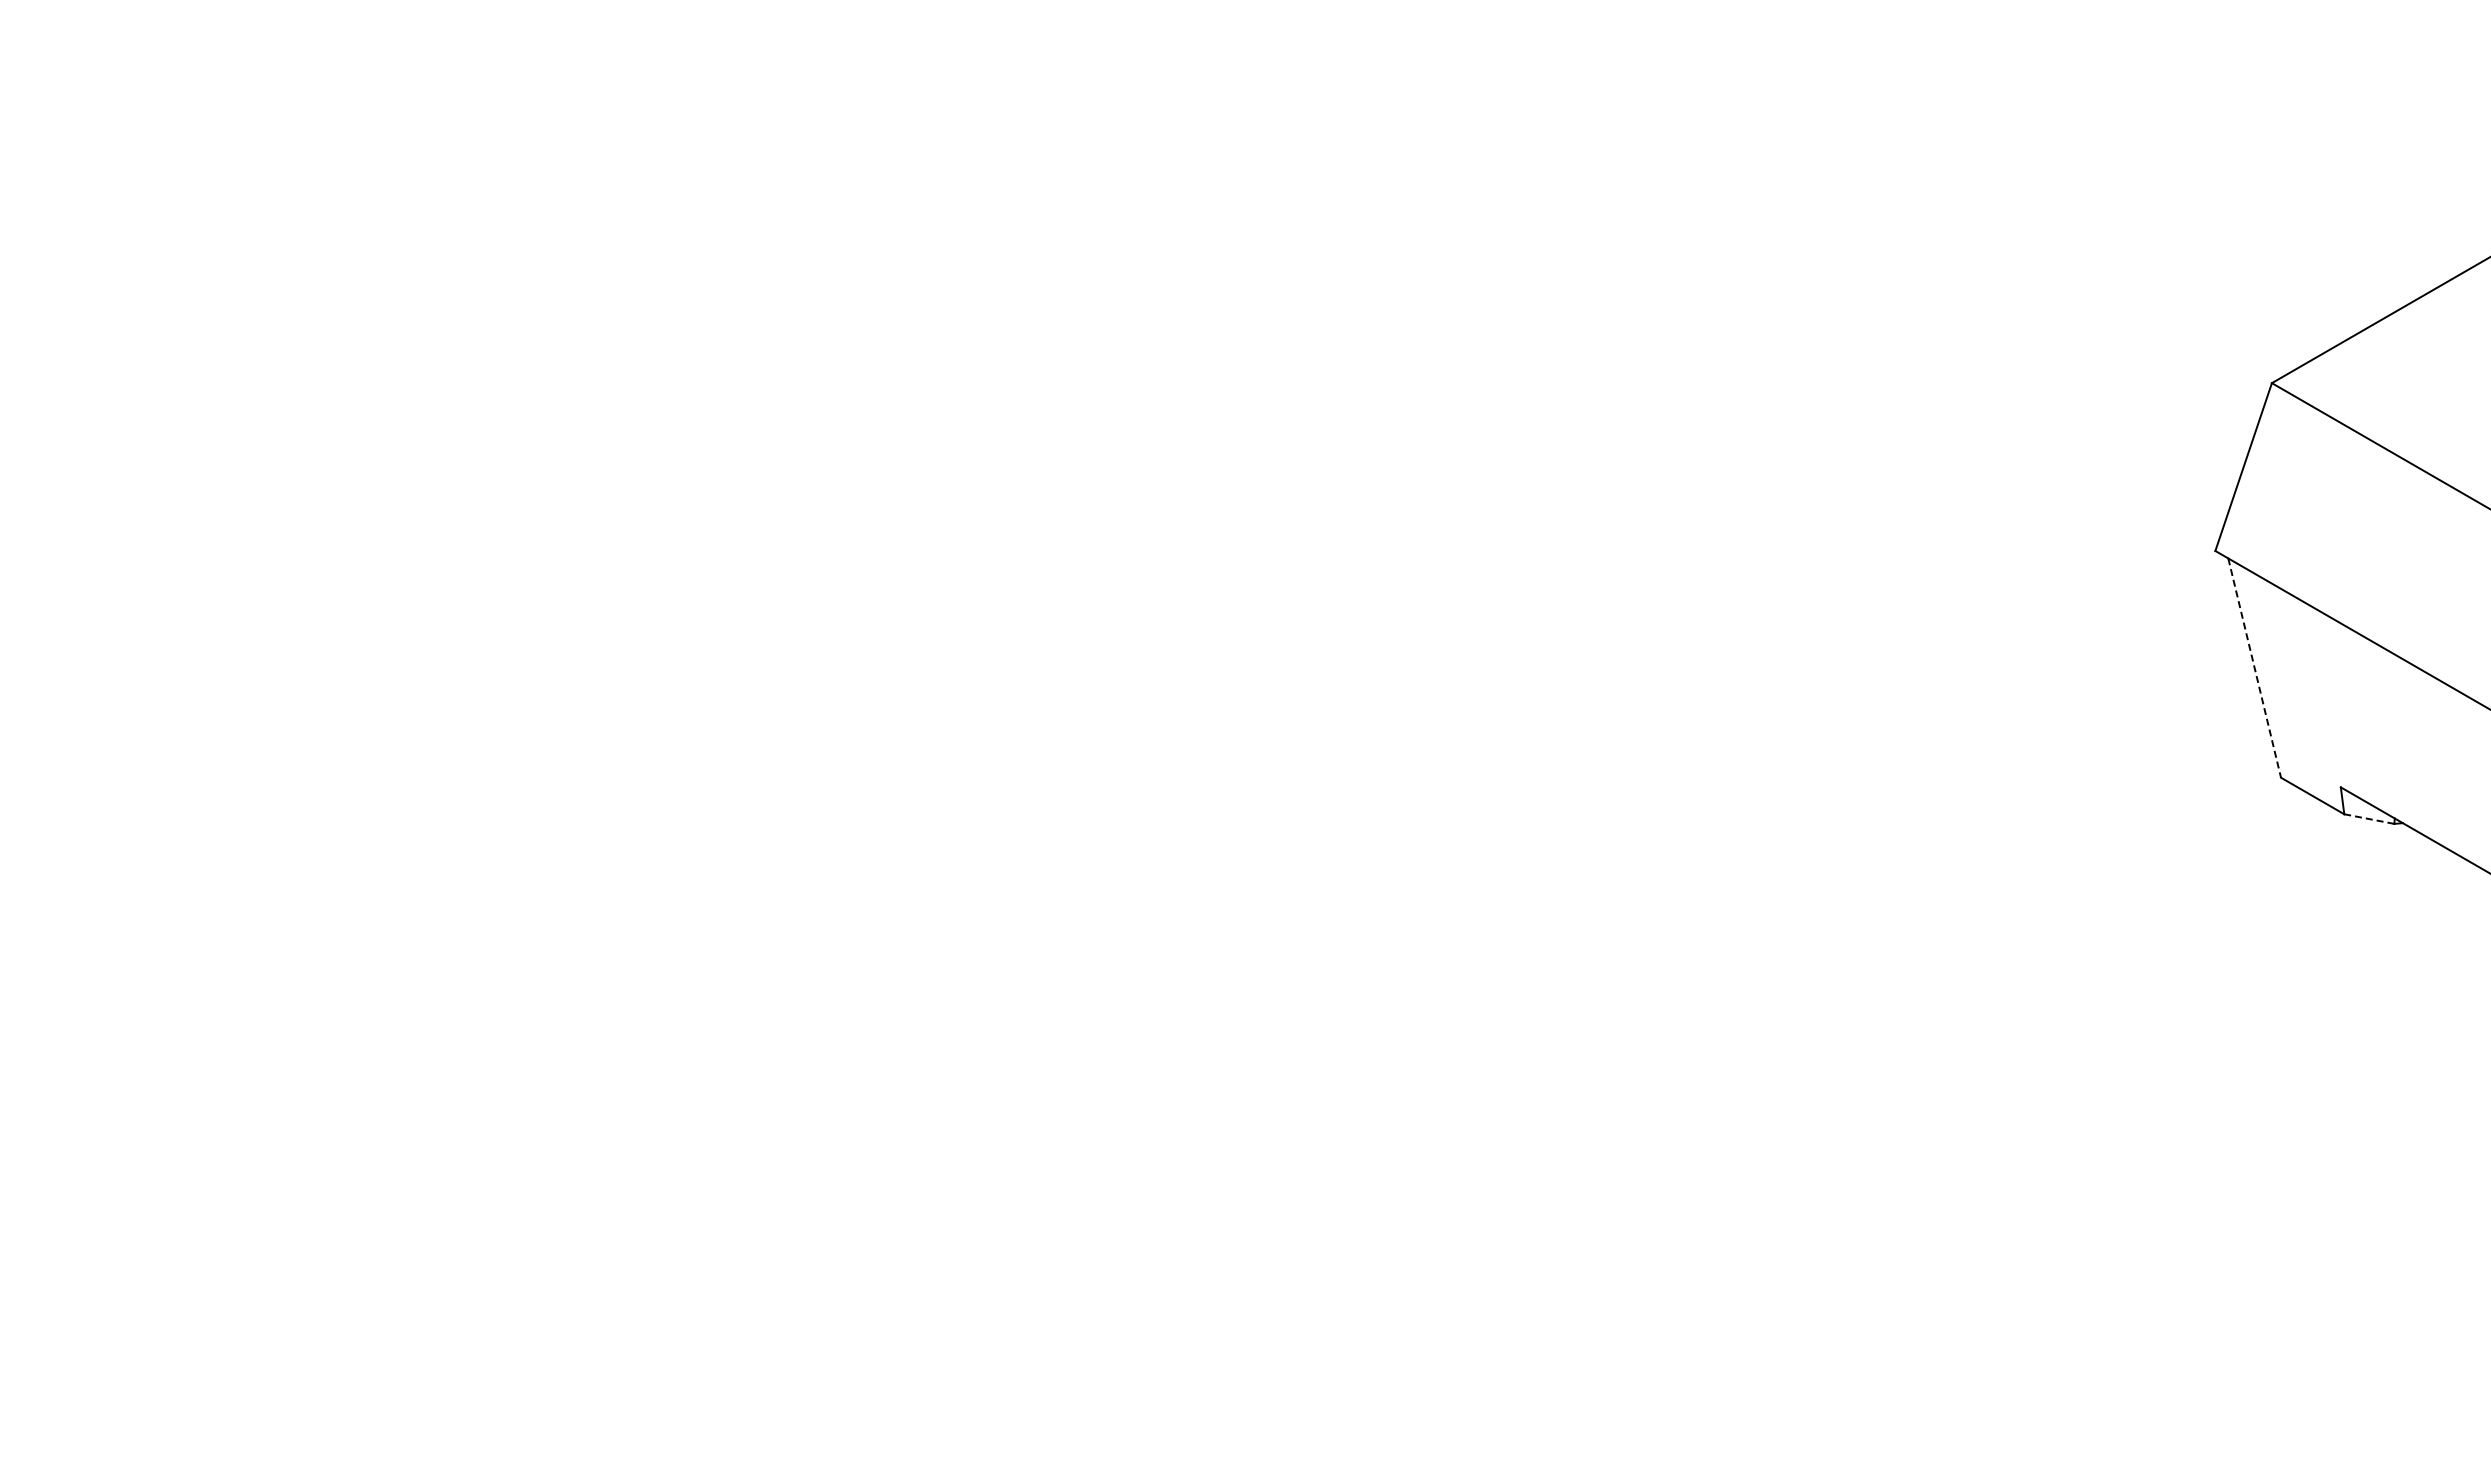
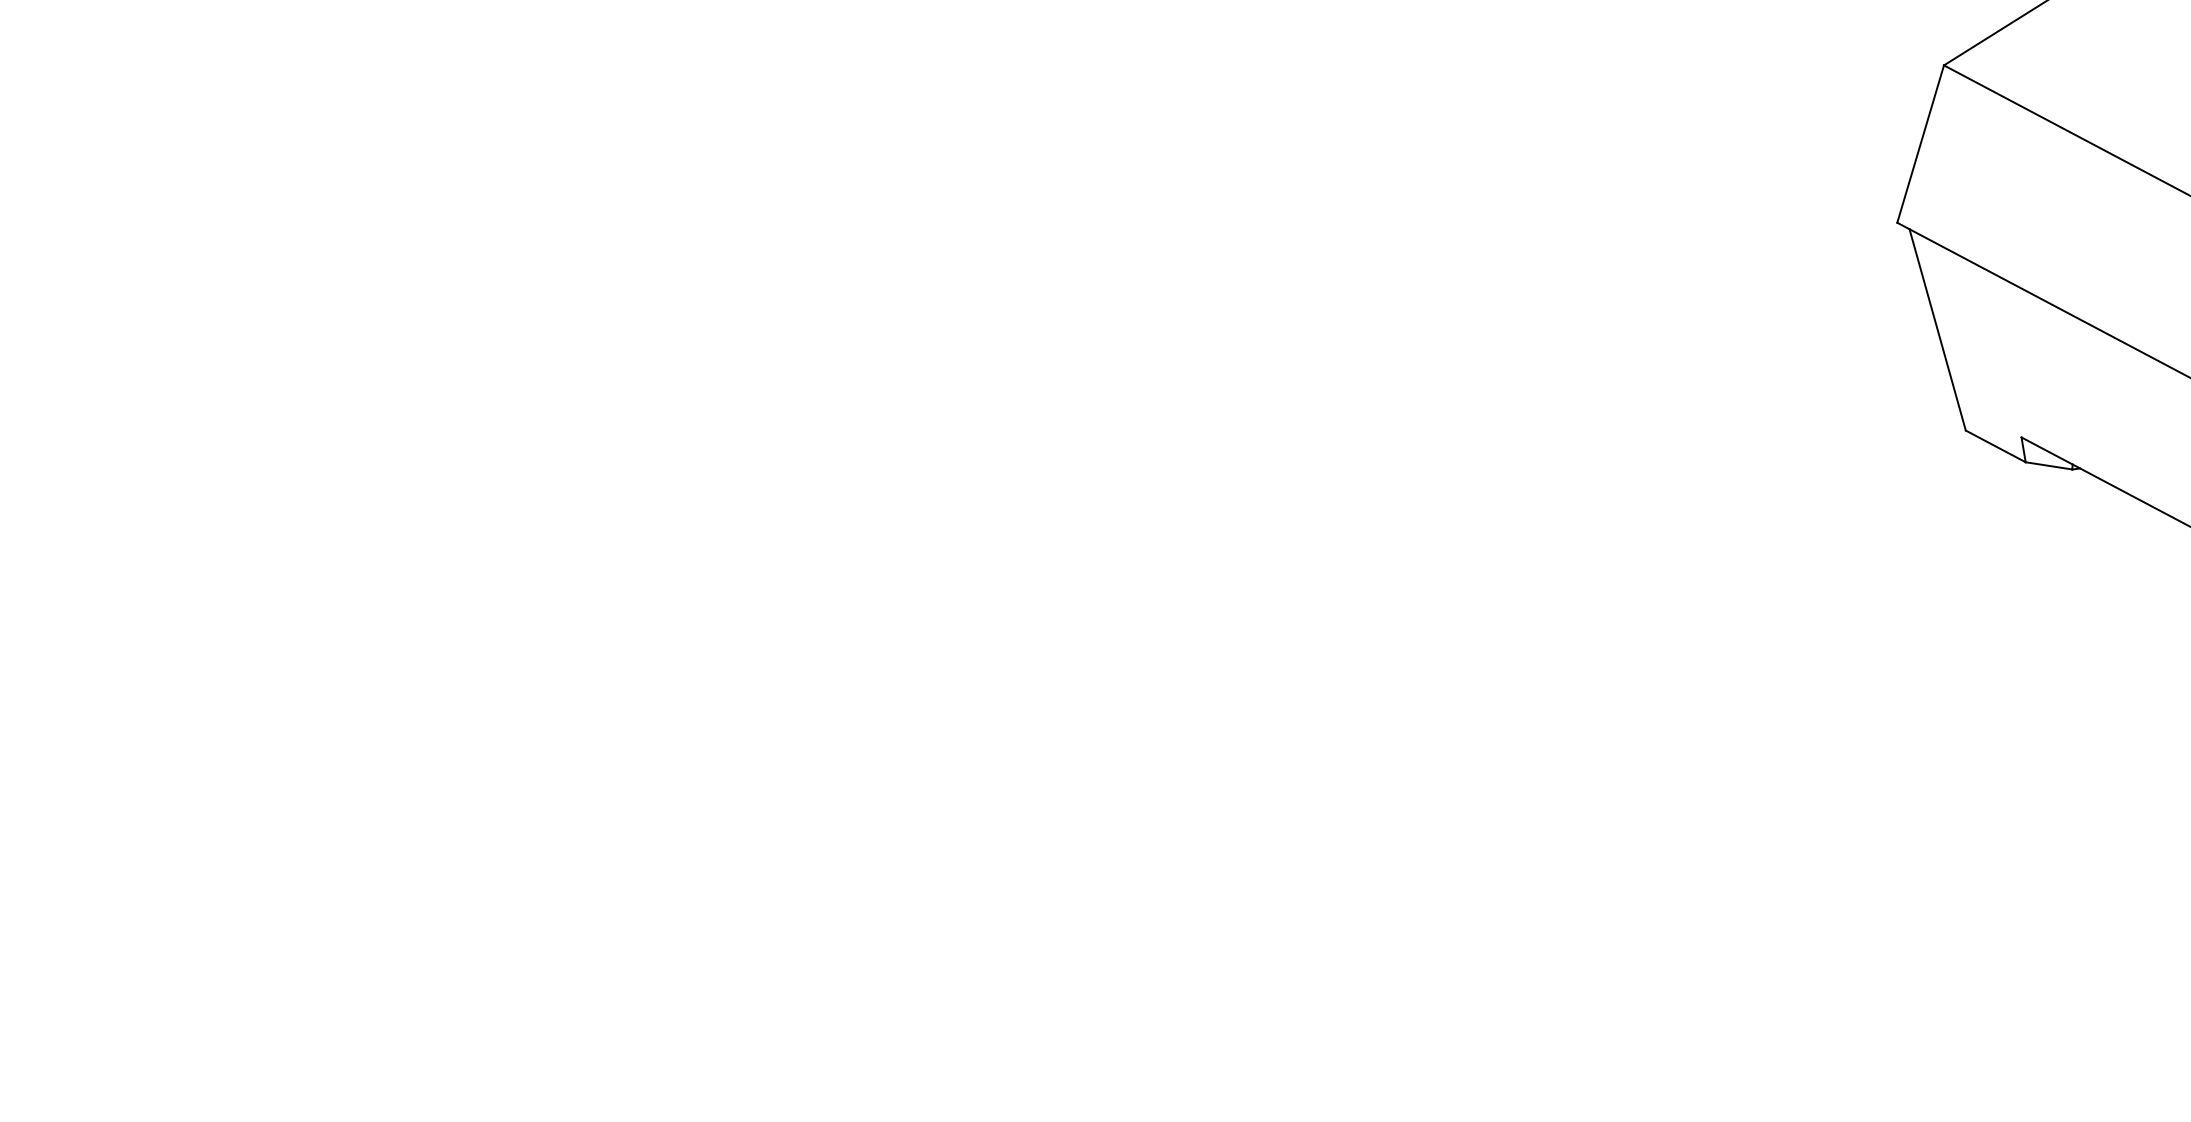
line: (2254, 668) -> (1937, 330), dashed -> solid
line: (2368, 818) -> (2048, 465), dashed -> solid

